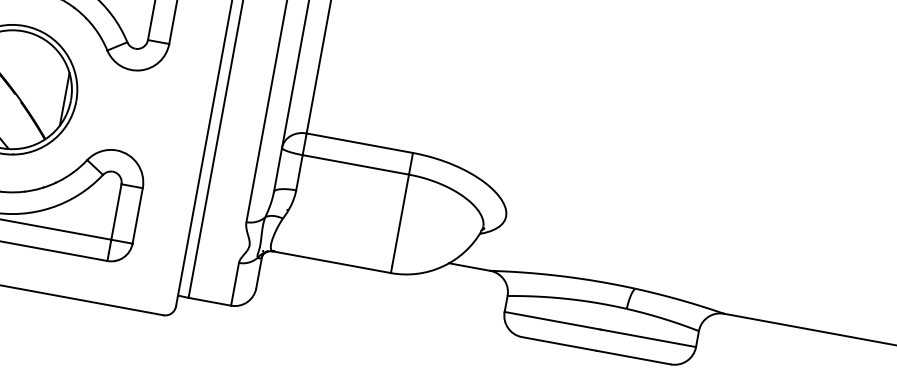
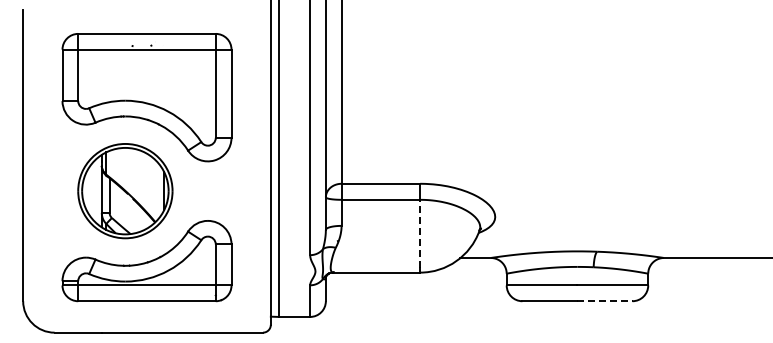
line: (401, 220) -> (420, 233), solid -> dashed
line: (632, 357) -> (604, 301), solid -> dashed

